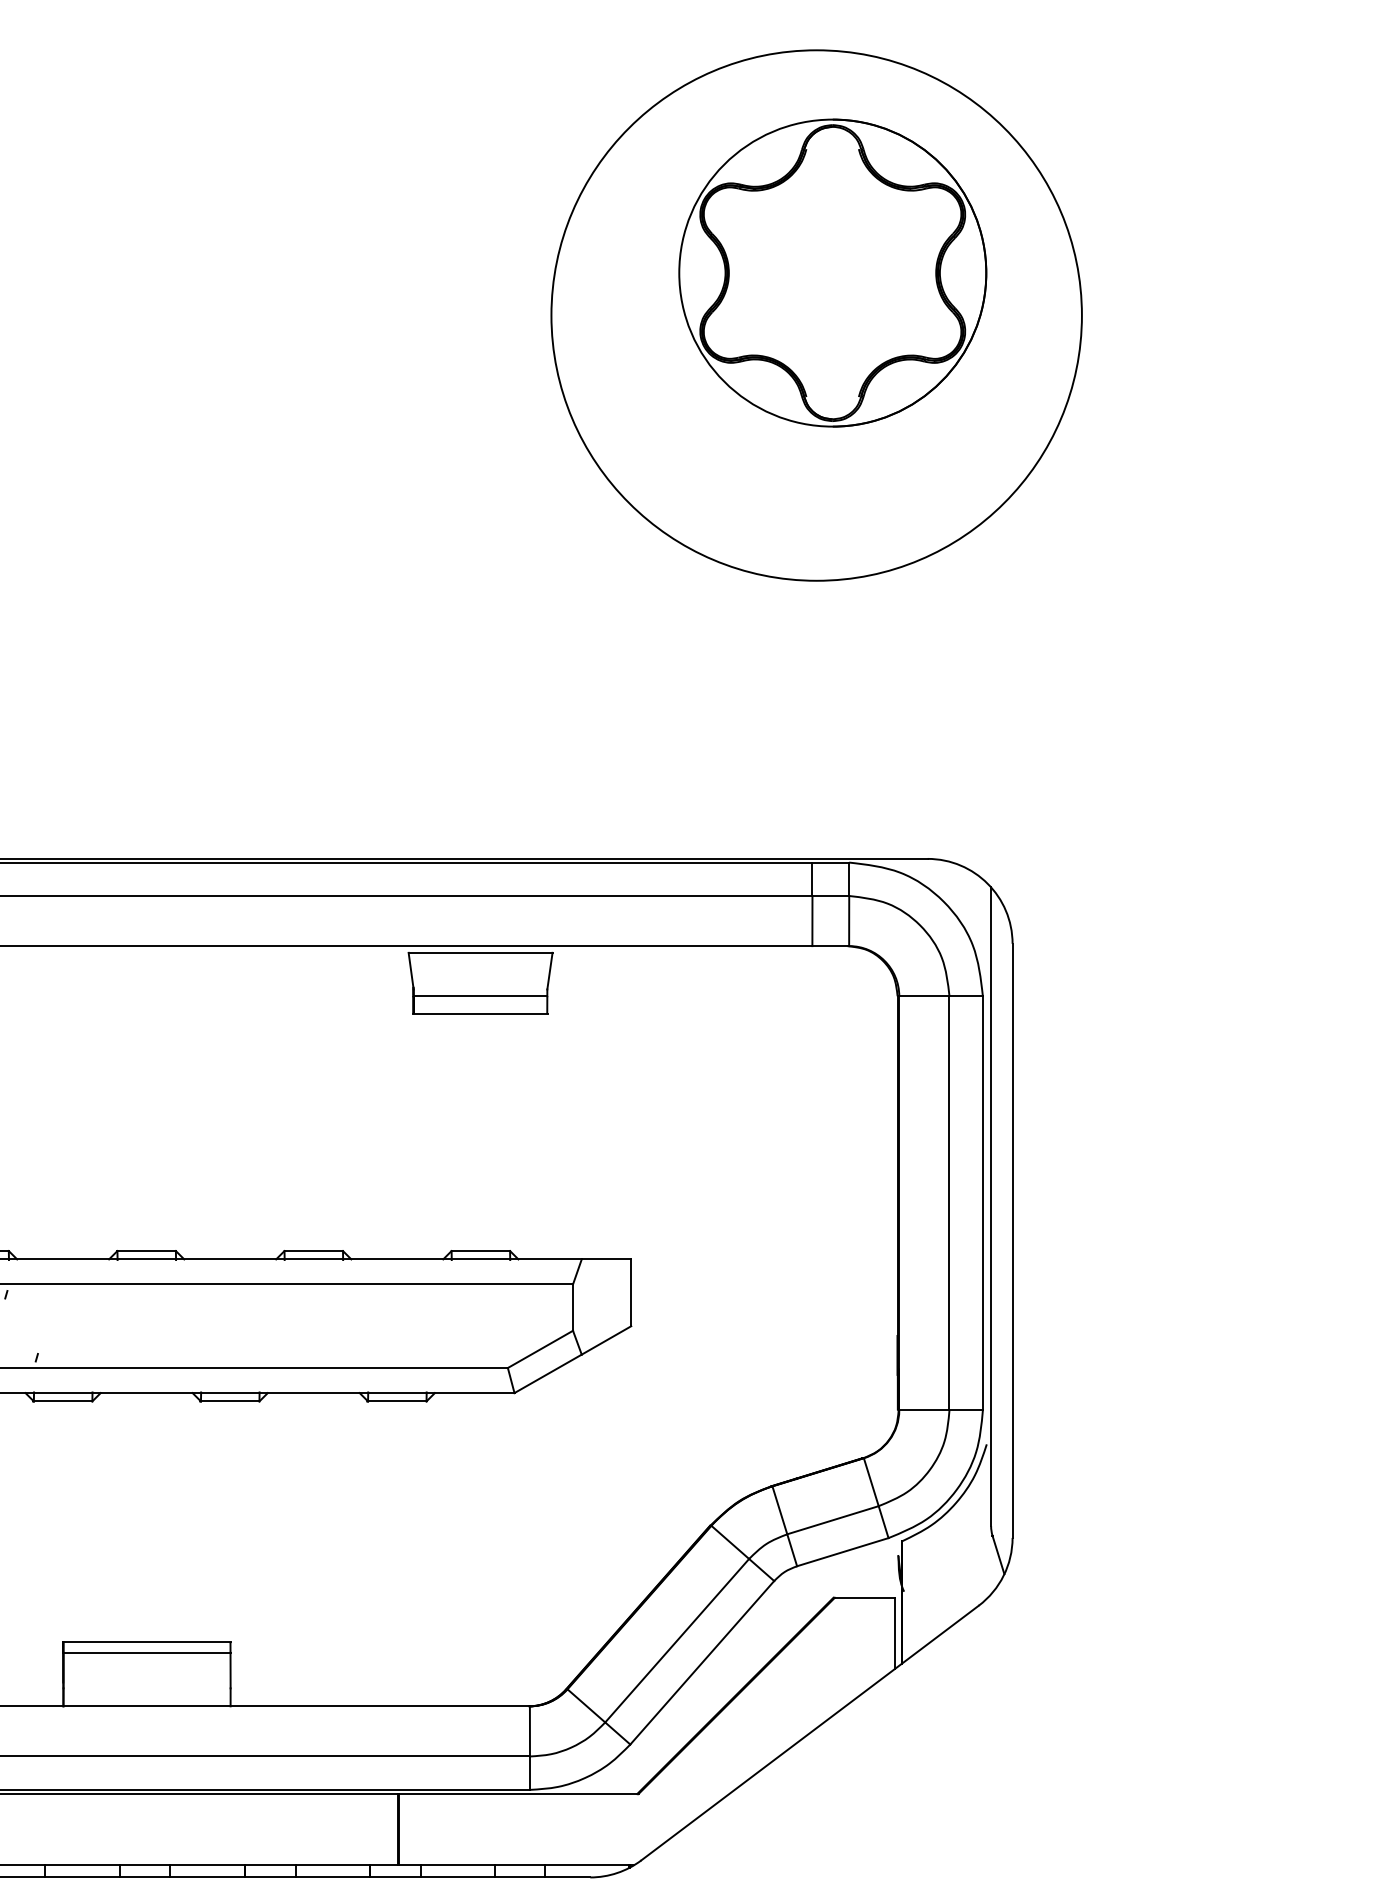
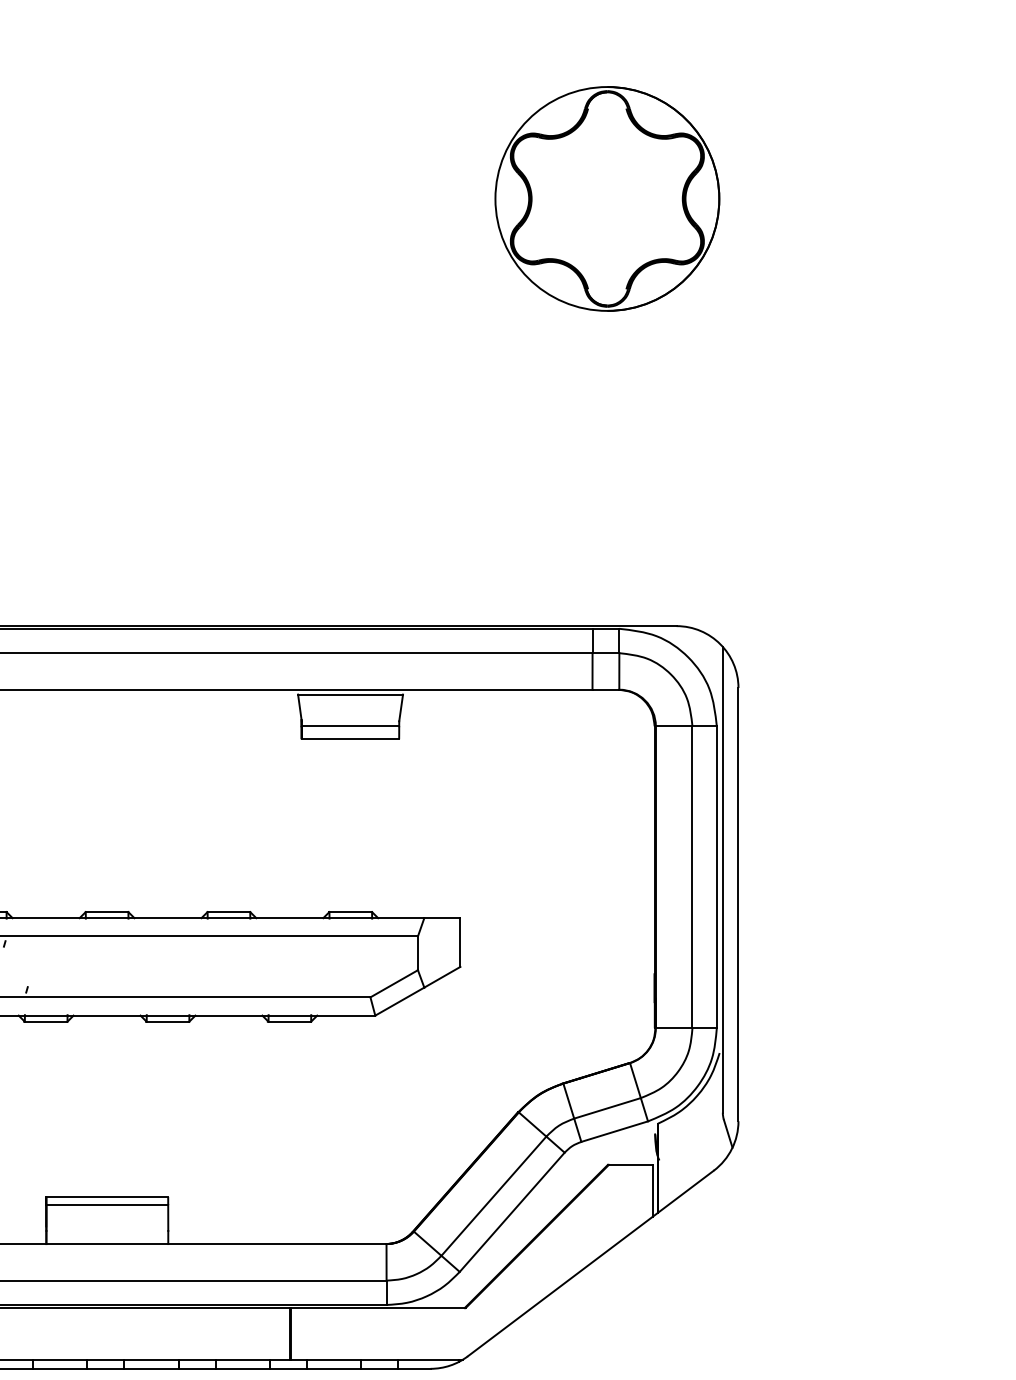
circle: (816, 314) -> (595, 229), removed

